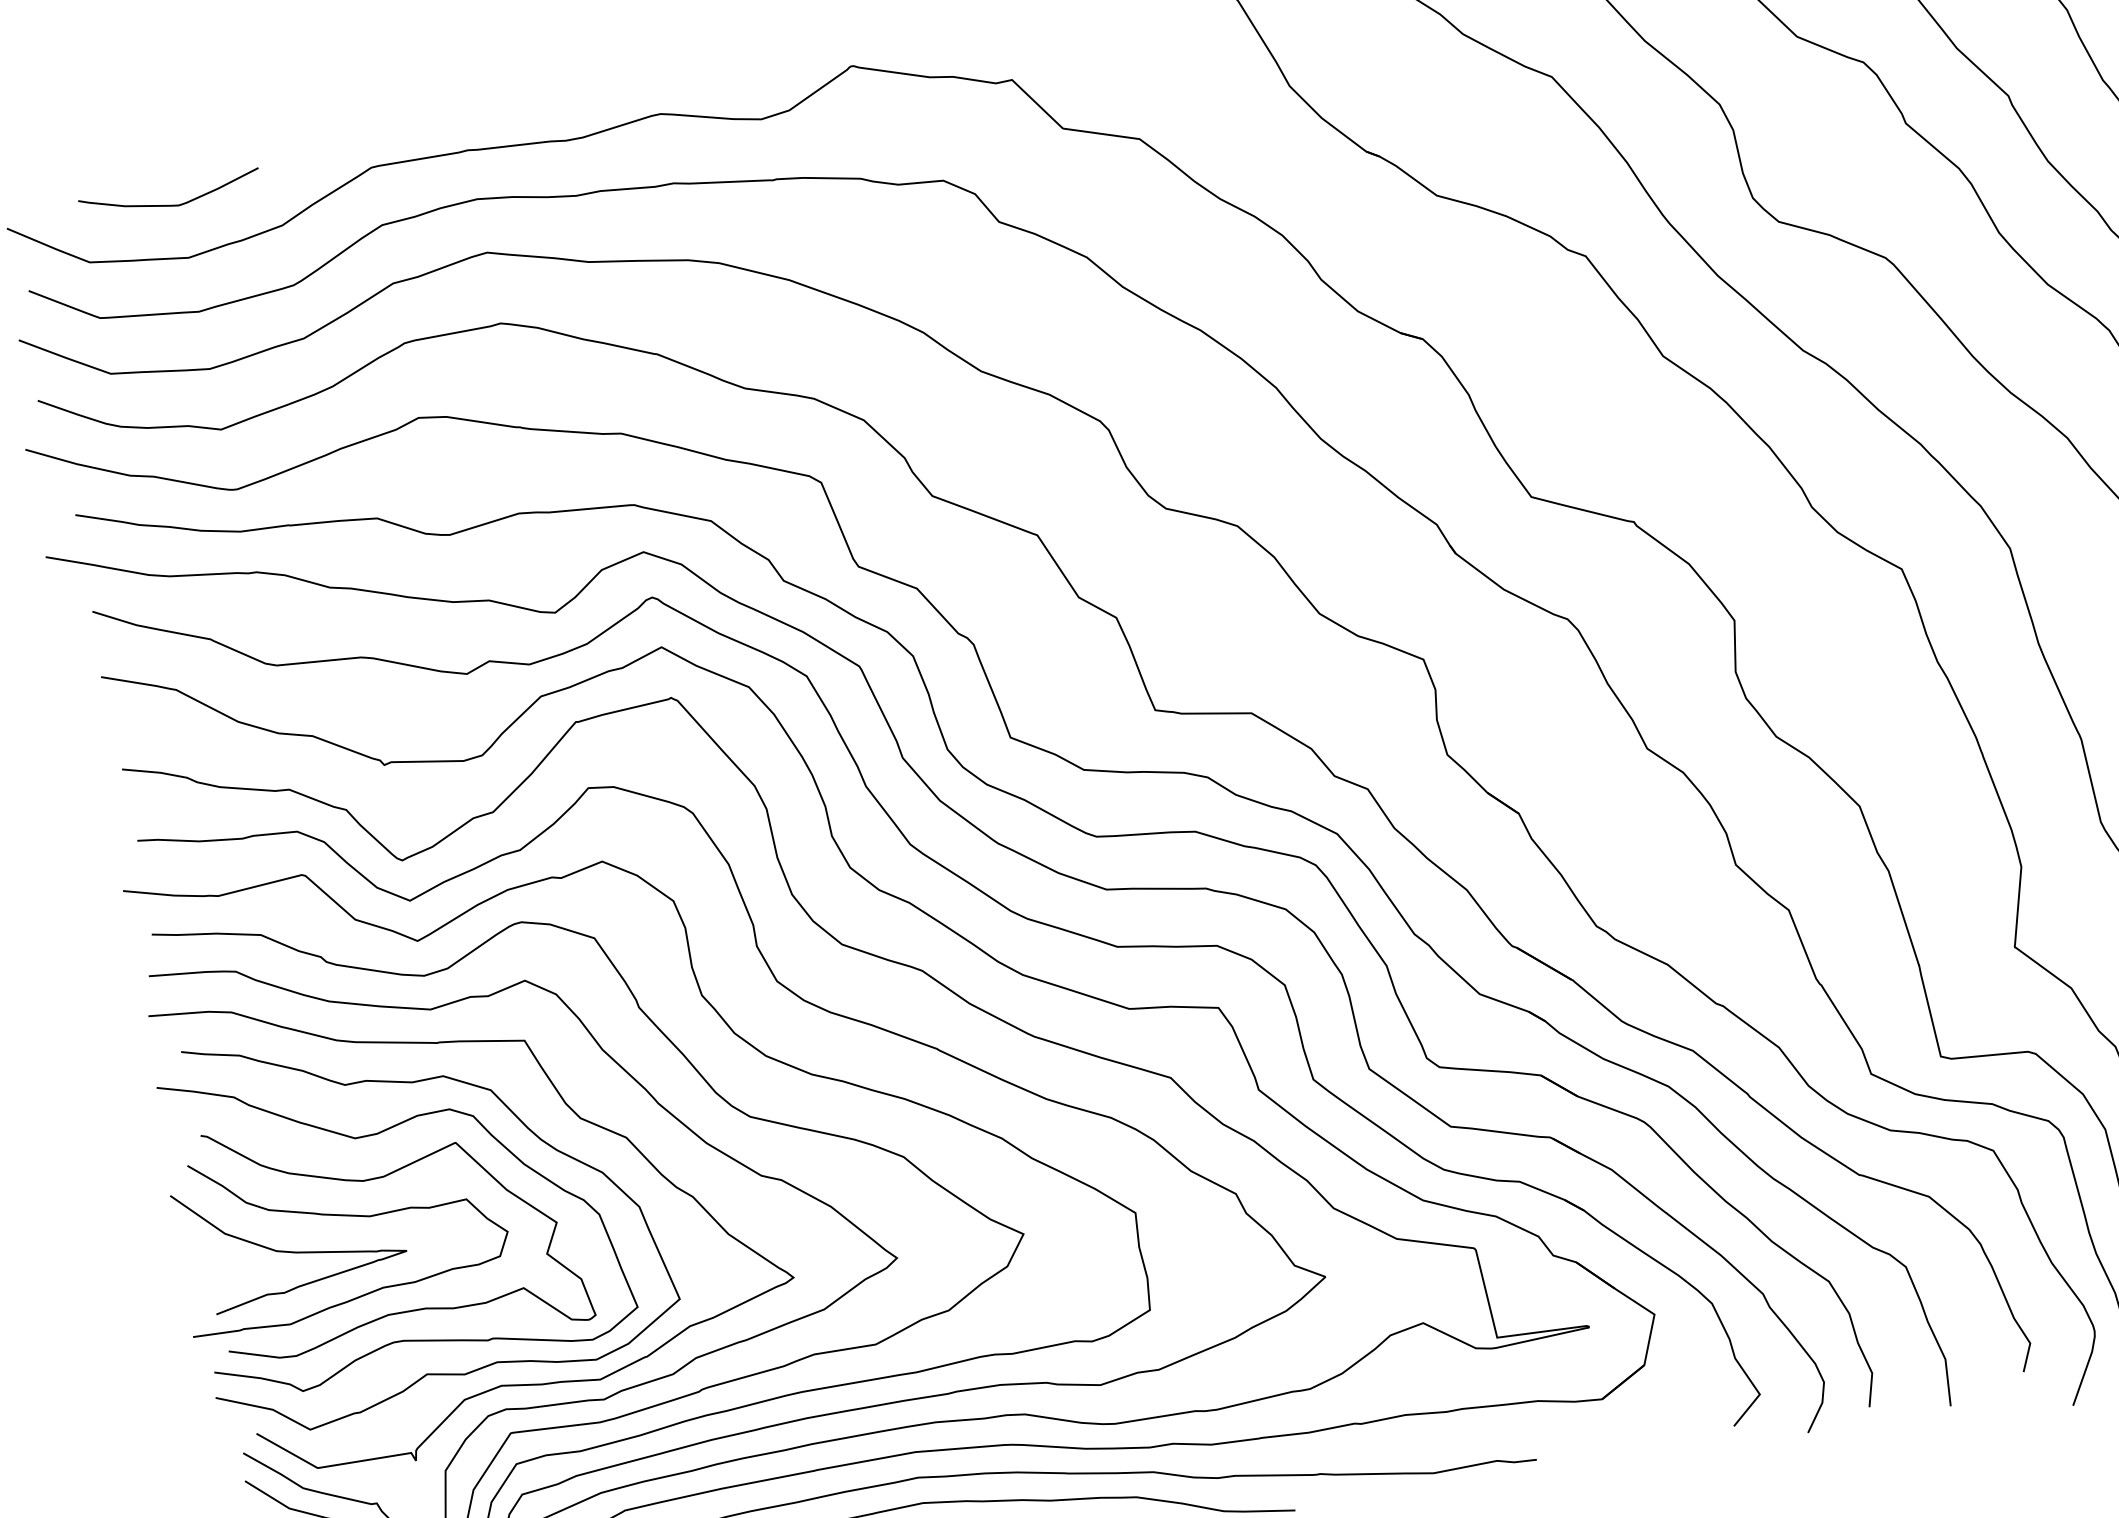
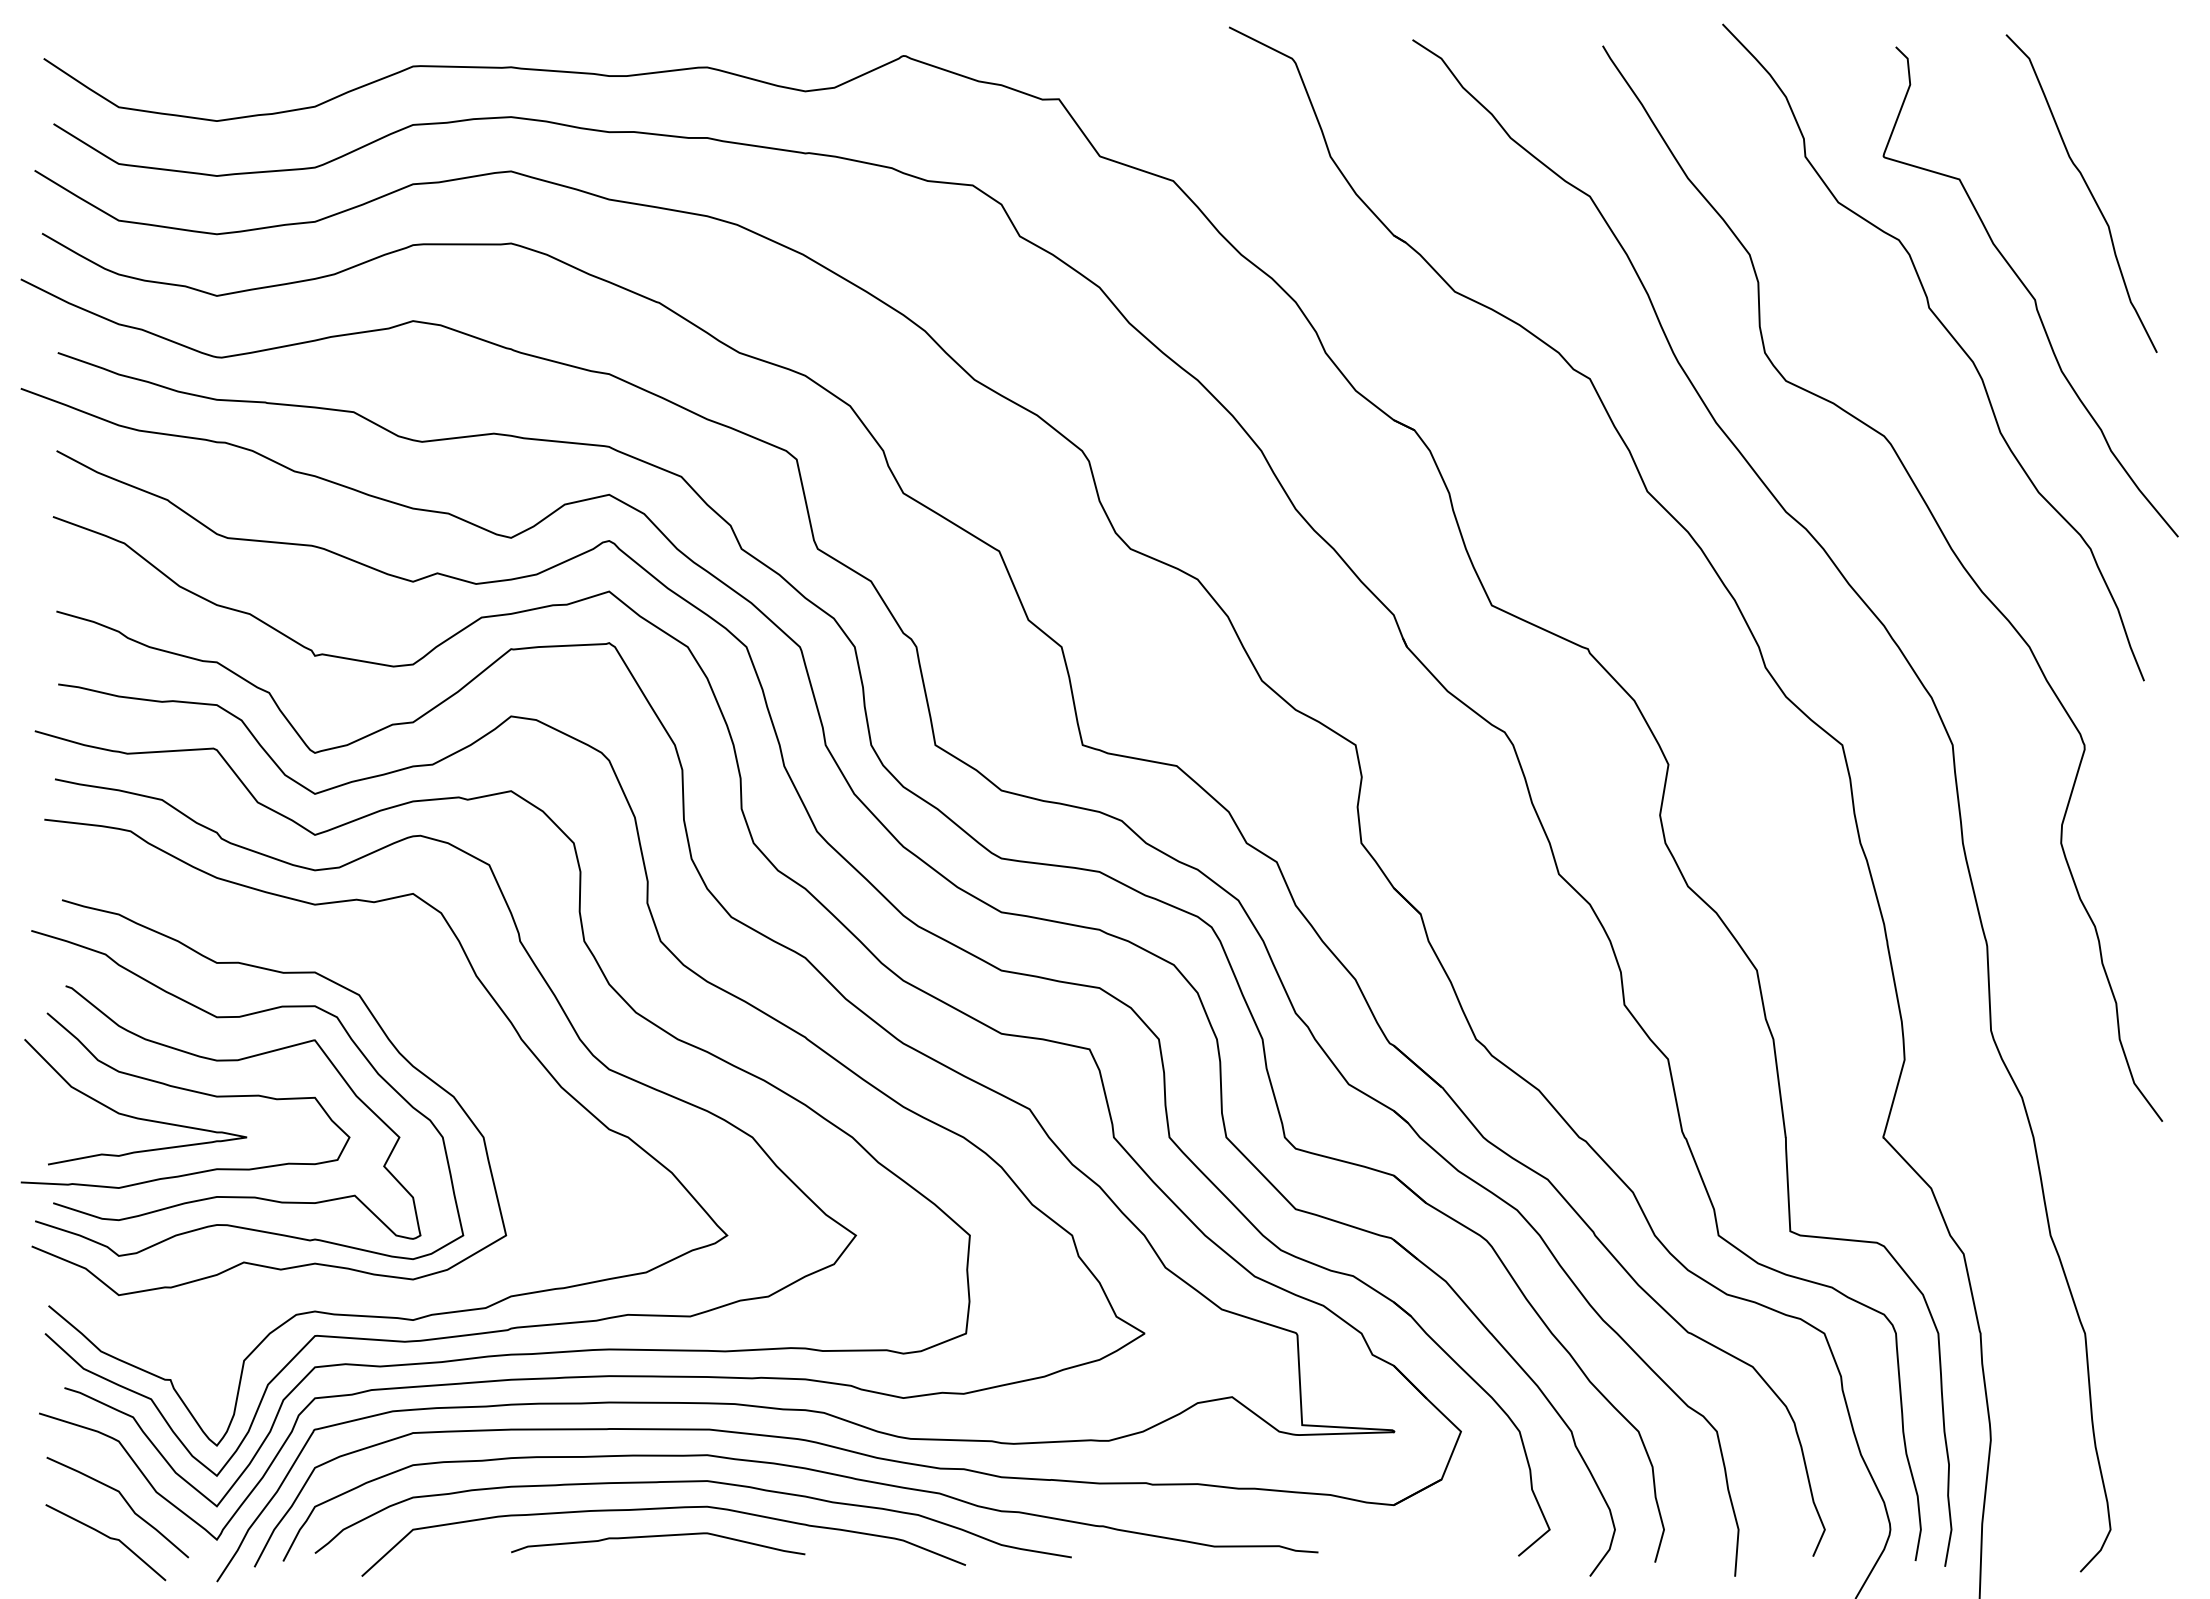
curve: (171, 204) -> (209, 65), removed
curve: (568, 1108) -> (432, 1027), removed

